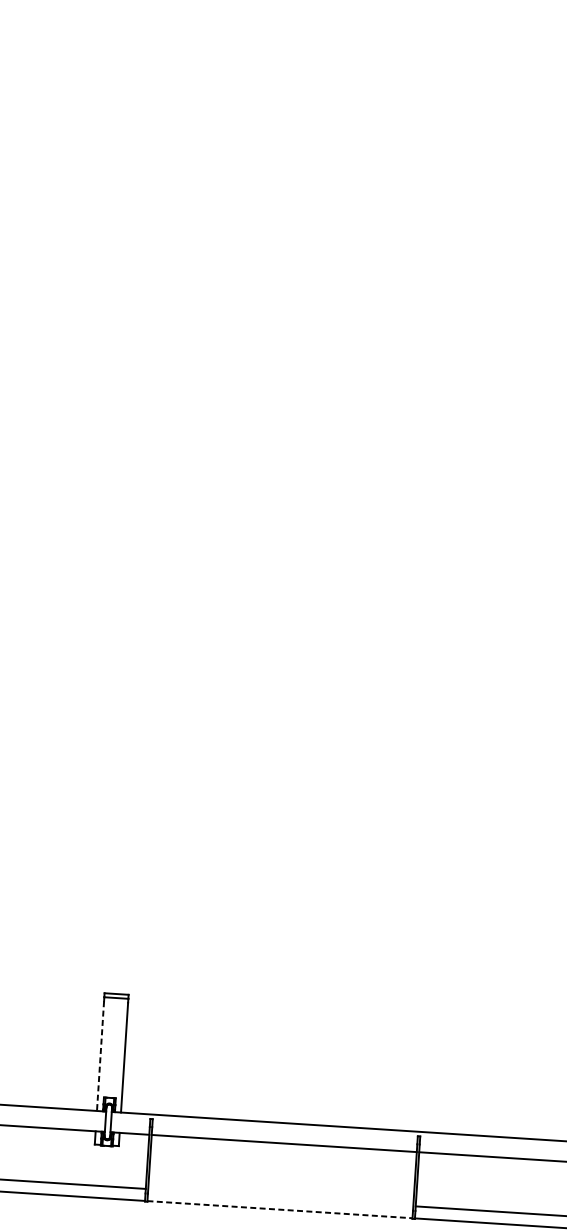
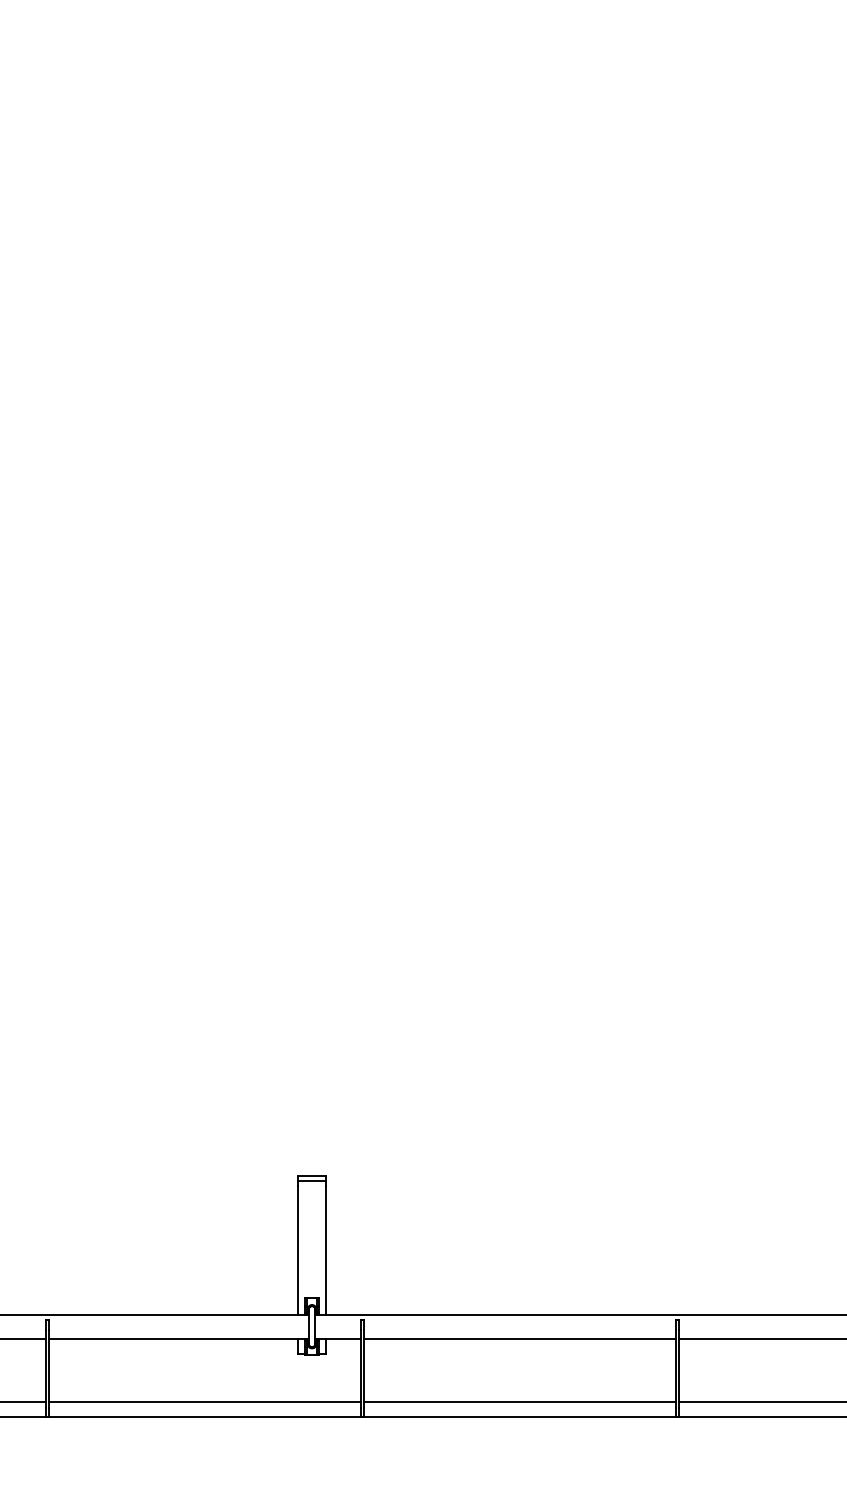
line: (100, 1056) -> (297, 1250), dashed -> solid
line: (280, 1197) -> (519, 1402), added
line: (279, 1209) -> (519, 1416), dashed -> solid

